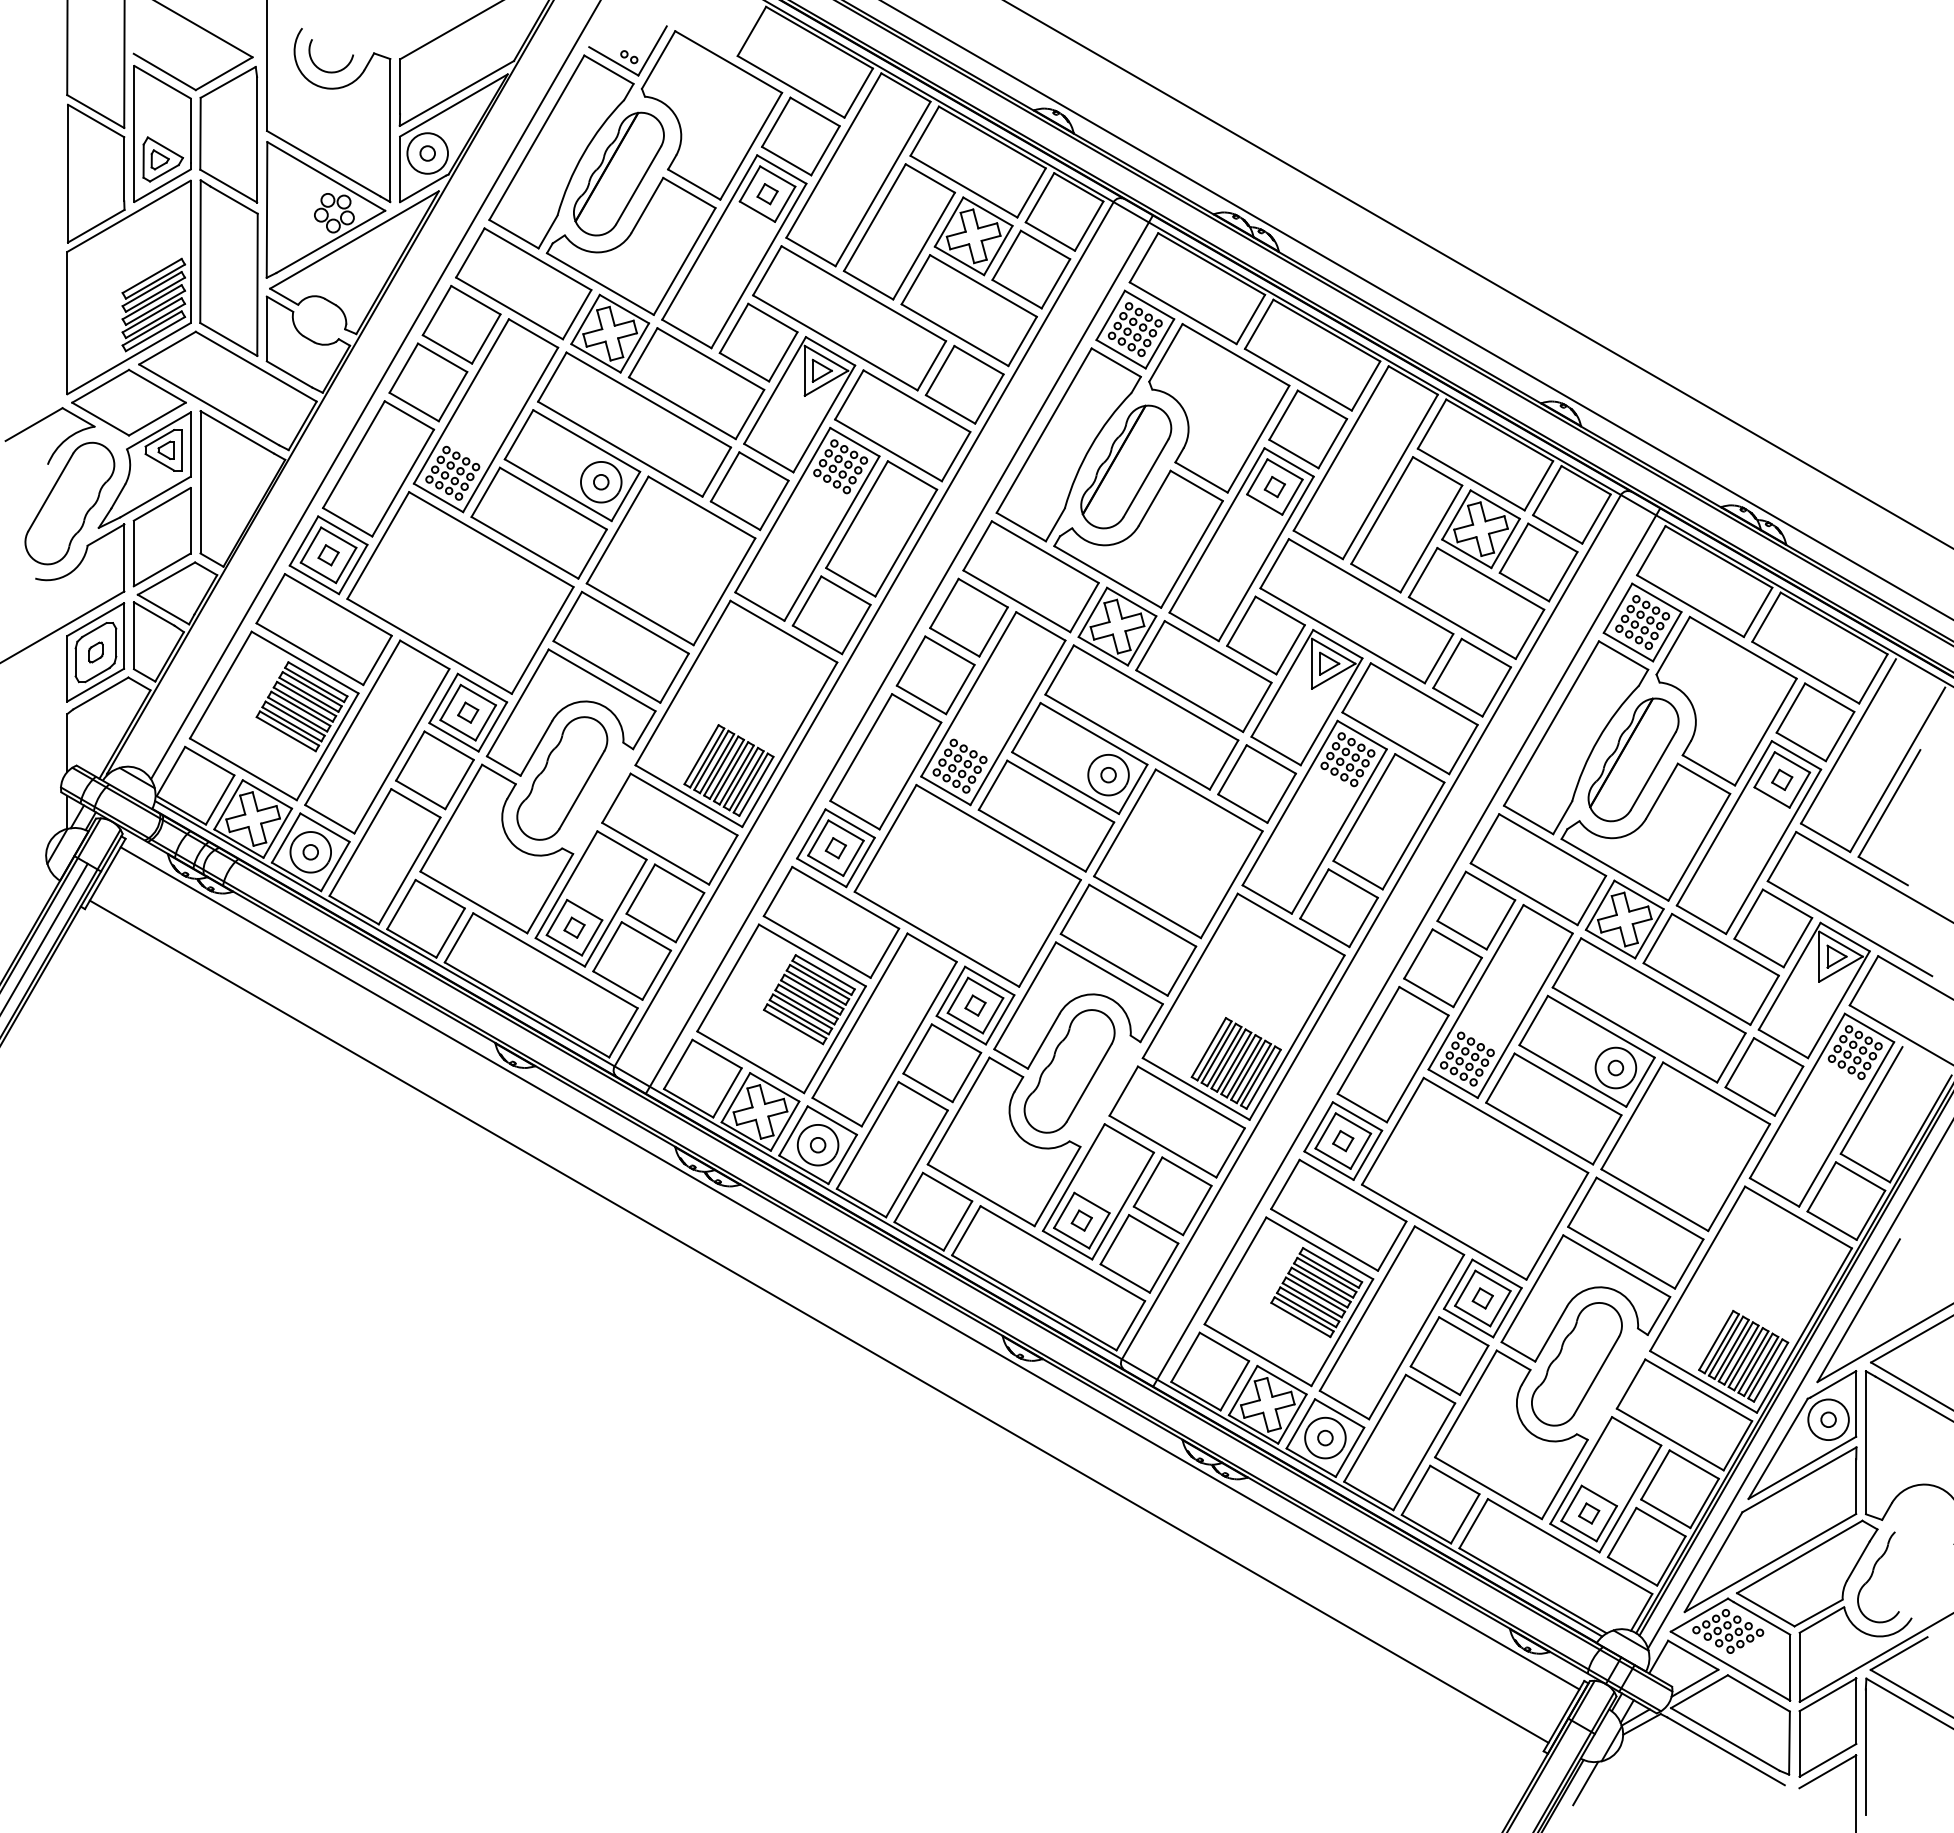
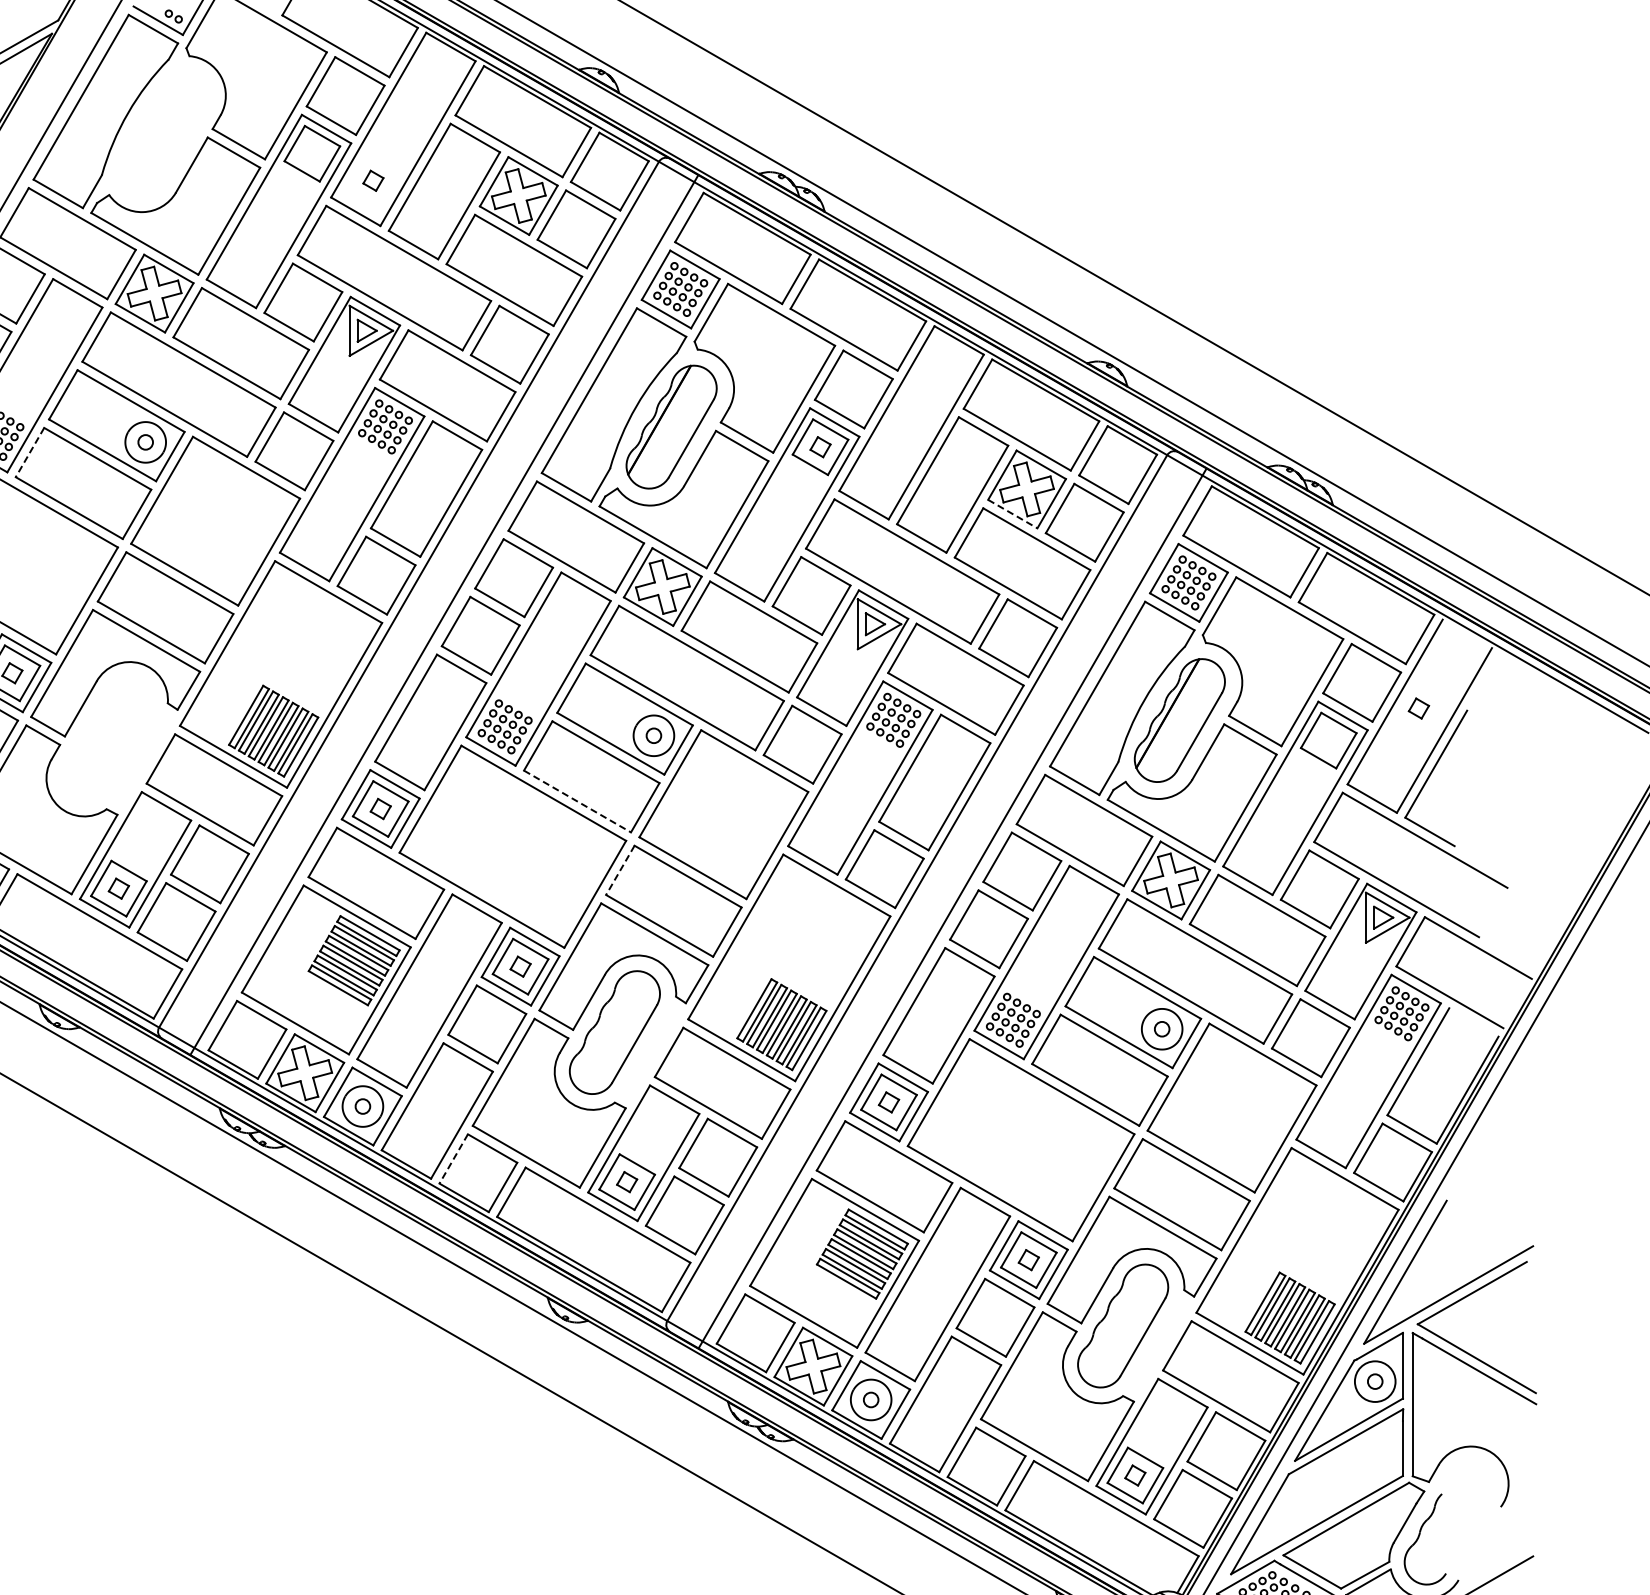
part: (618, 173) -> (162, 133), removed
part: (767, 194) -> (373, 181), moved
line: (485, 492) -> (29, 452), solid -> dashed
line: (1467, 554) -> (1013, 514), solid -> dashed
part: (562, 778) -> (106, 739), removed
part: (1782, 779) -> (1419, 708), moved
line: (1032, 840) -> (577, 801), solid -> dashed
line: (1074, 909) -> (619, 870), solid -> dashed
line: (908, 1197) -> (453, 1158), solid -> dashed

